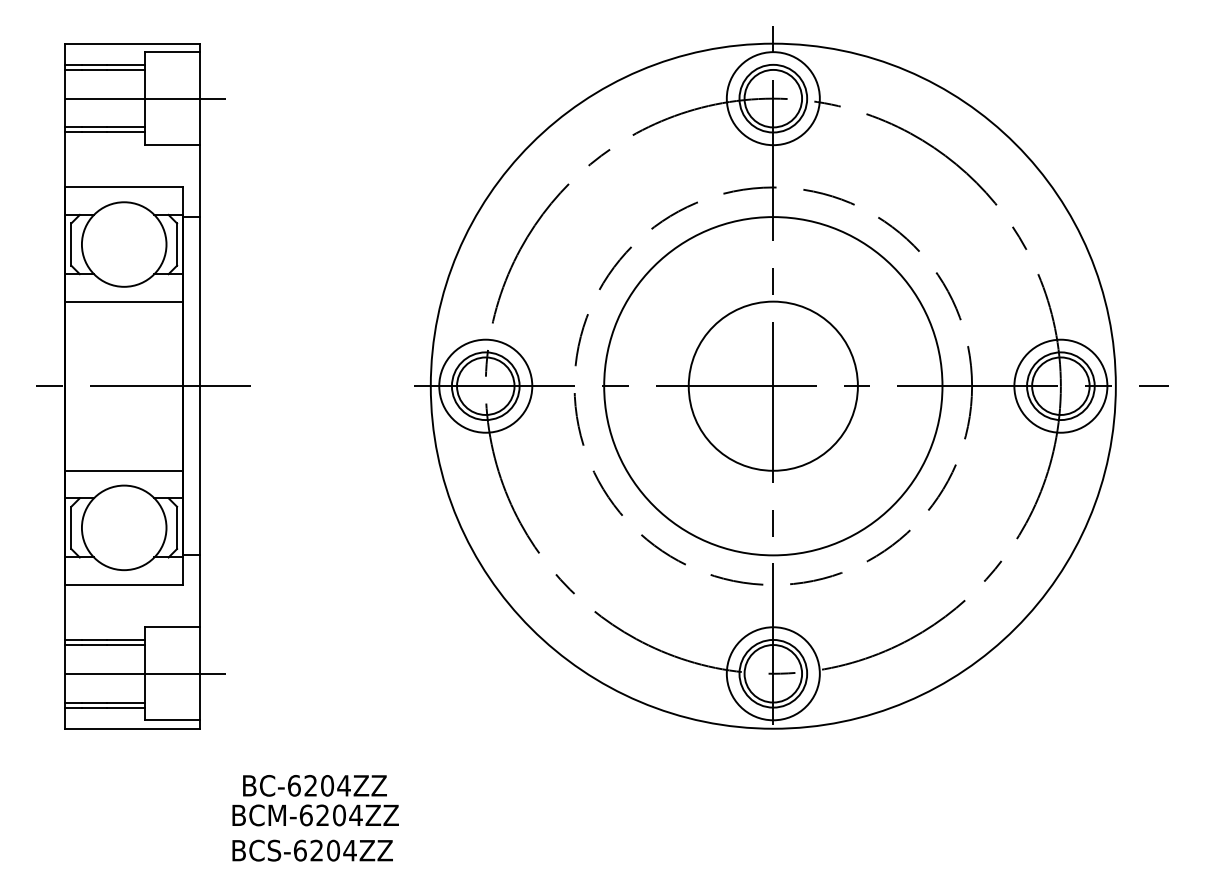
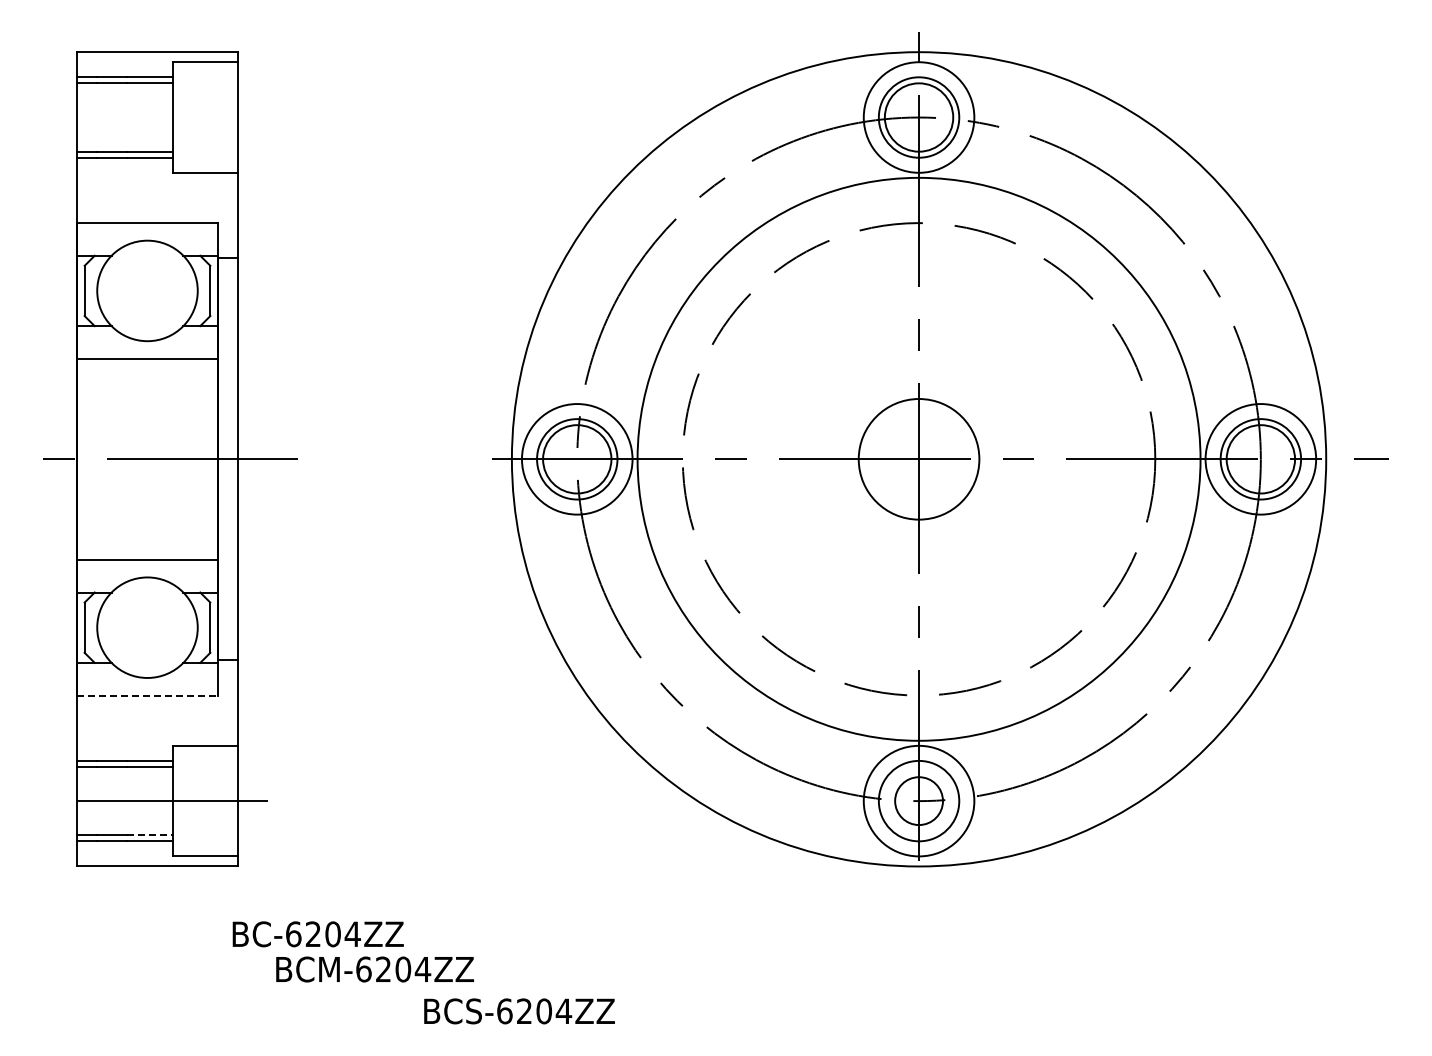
line: (144, 98) -> (171, 117), removed
circle: (772, 385) -> (918, 458), size x0.6
circle: (773, 386) -> (919, 459), size x1.4
line: (125, 584) -> (148, 695), solid -> dashed
circle: (772, 673) -> (918, 800), size x0.7
line: (126, 702) -> (150, 835), solid -> dashed
text: (314, 785) -> (317, 934), moved
text: (312, 850) -> (519, 1011), moved

